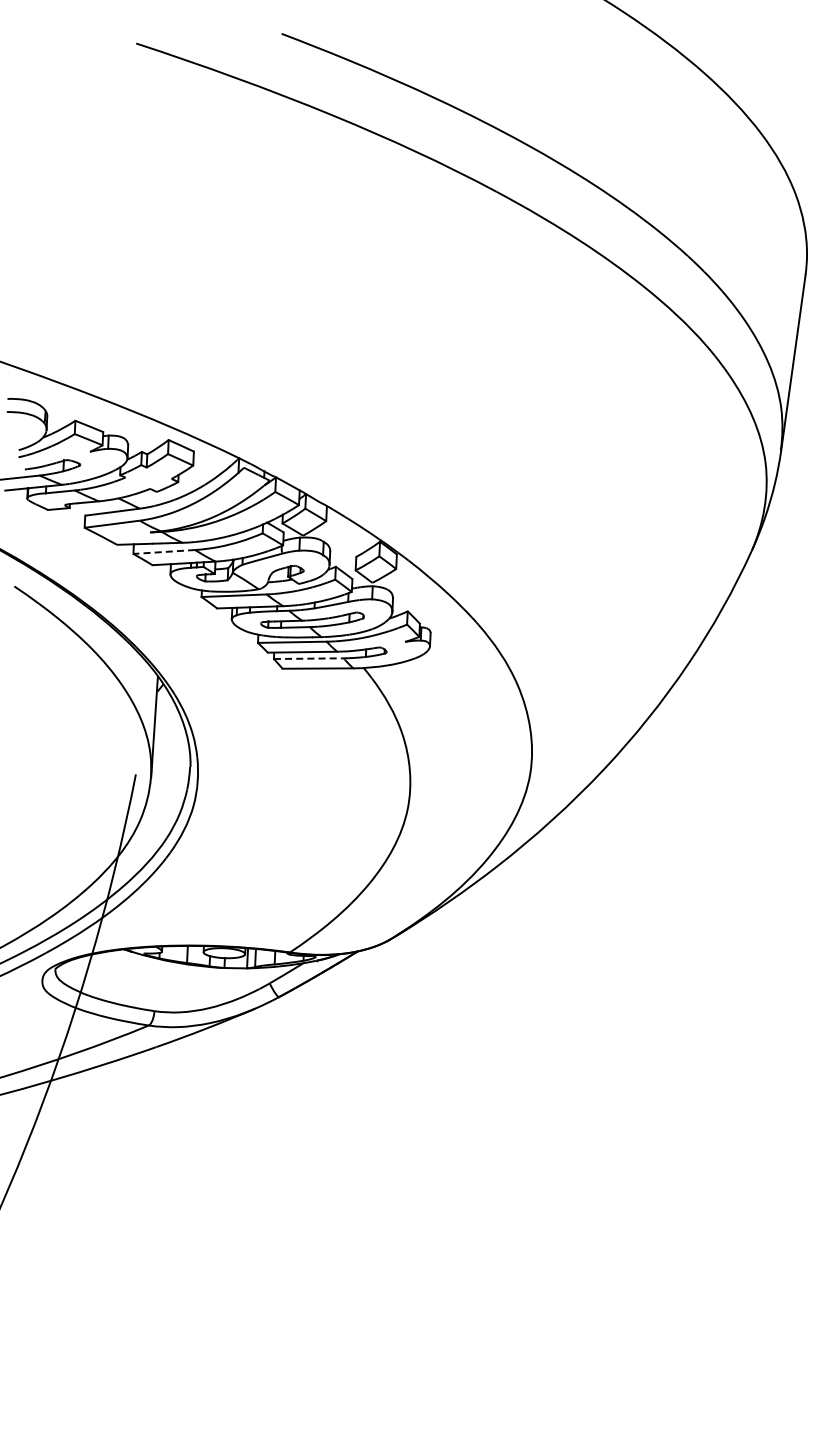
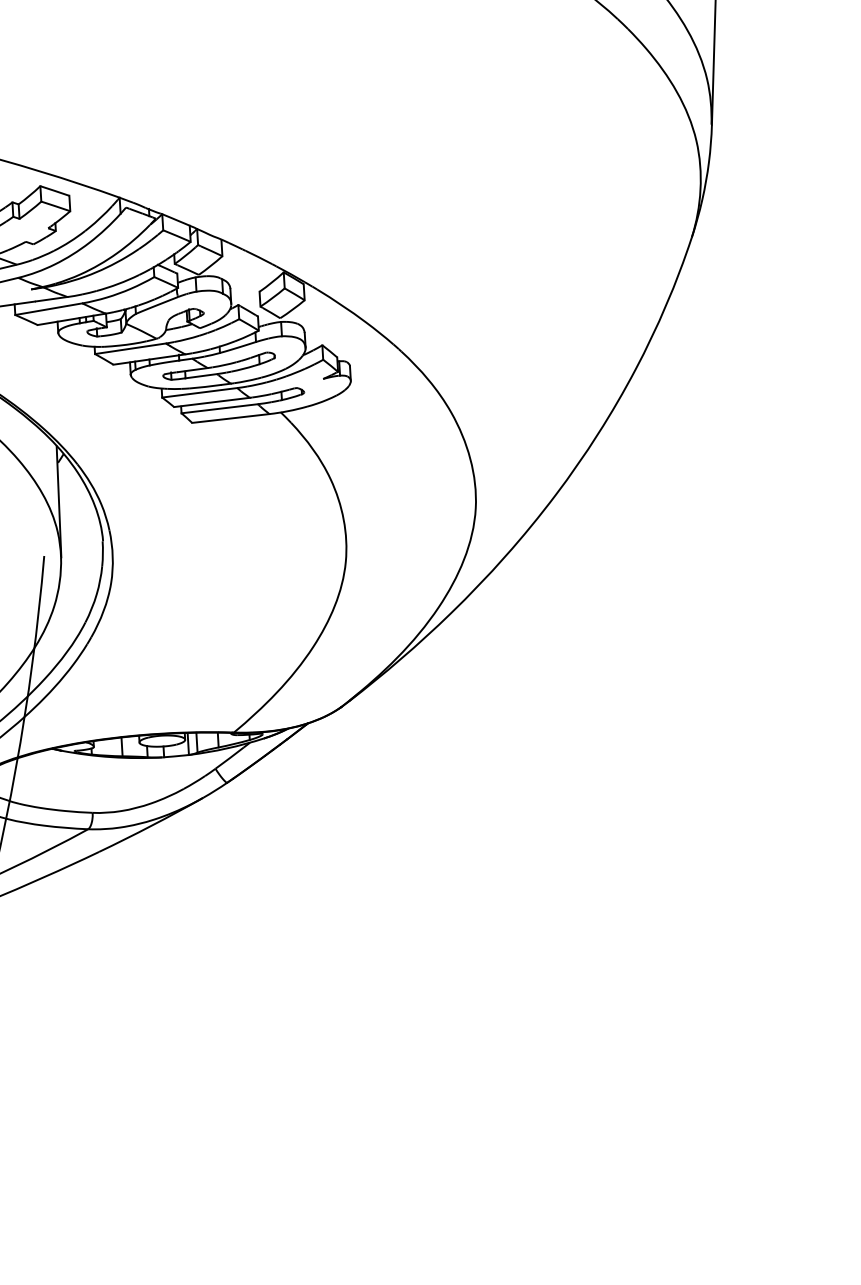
line: (164, 551) -> (49, 308), dashed -> solid
line: (308, 658) -> (219, 408), dashed -> solid

